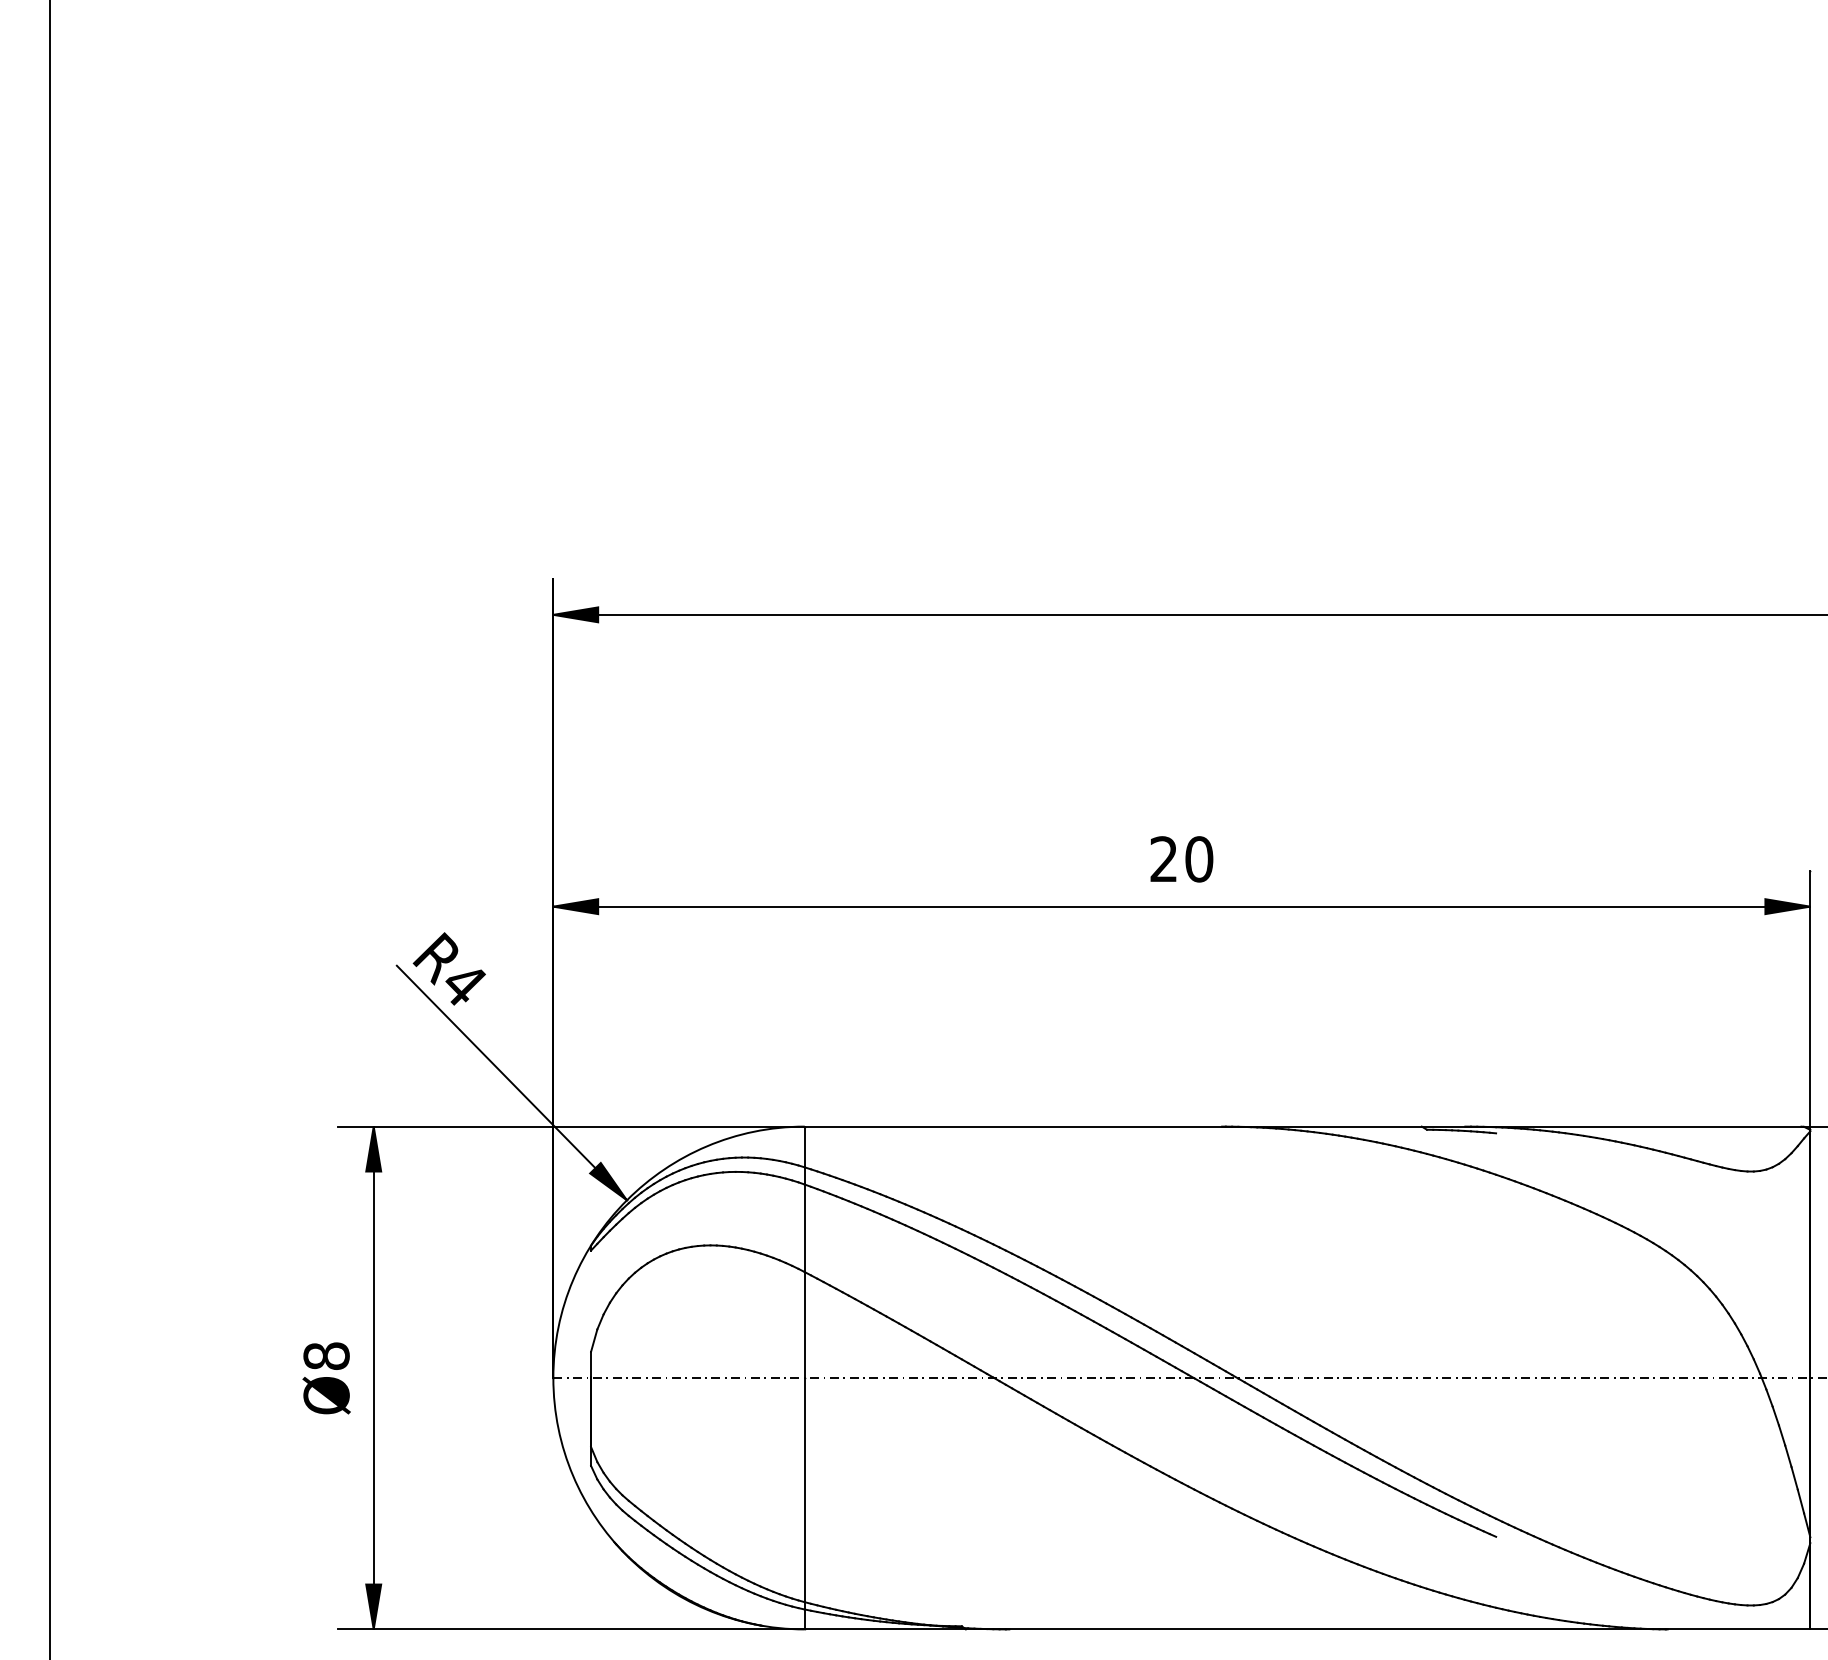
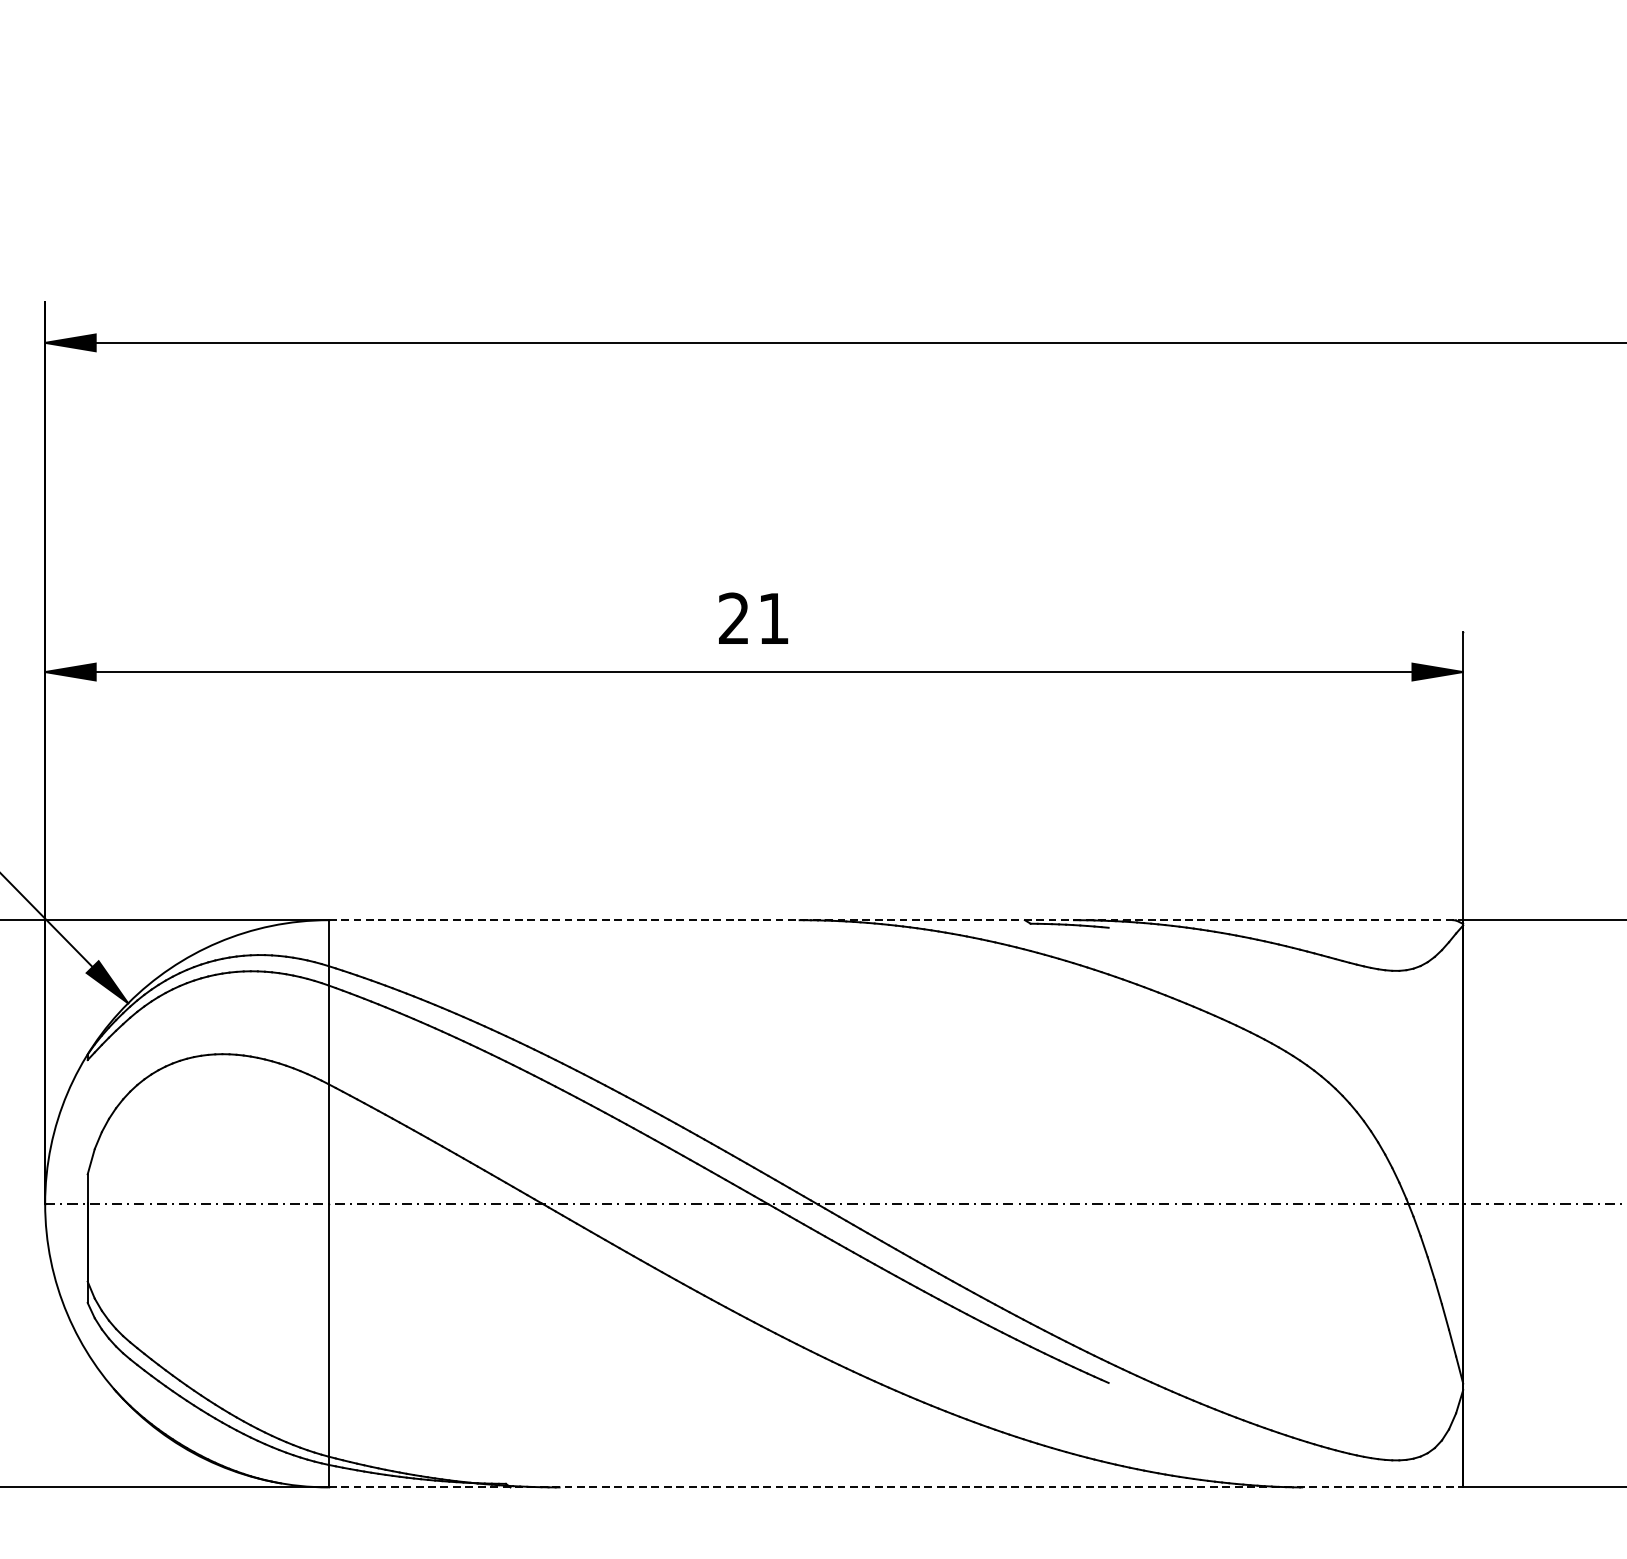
text: (1199, 859) -> (774, 618), 20 -> 21
line: (1307, 1126) -> (895, 920), solid -> dashed
line: (1307, 1629) -> (895, 1487), solid -> dashed

